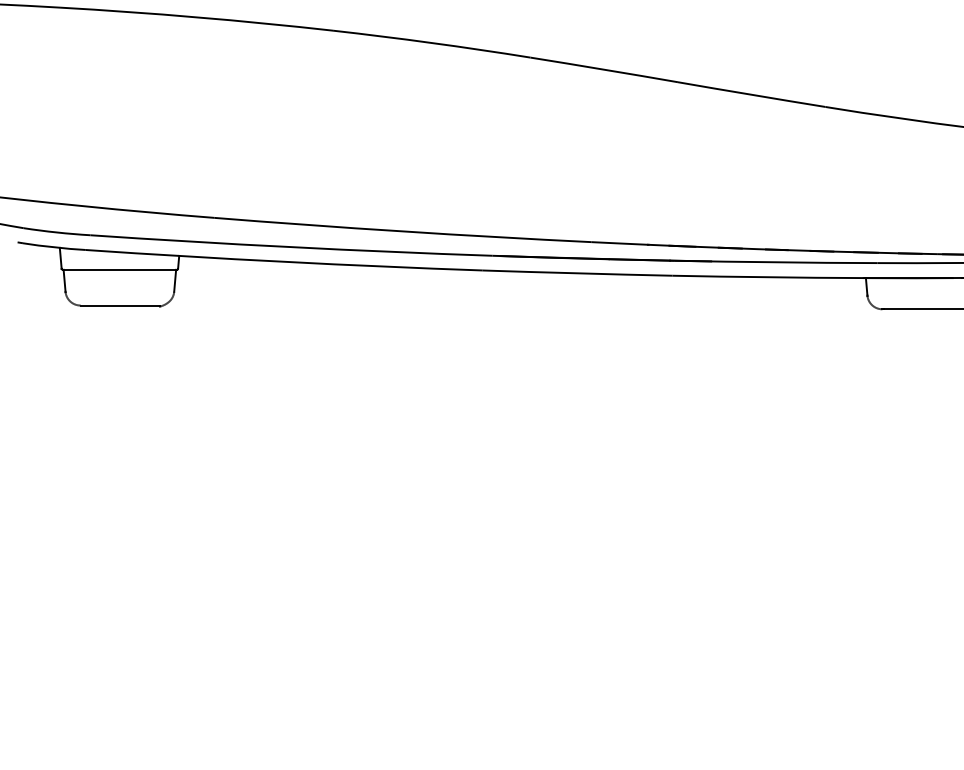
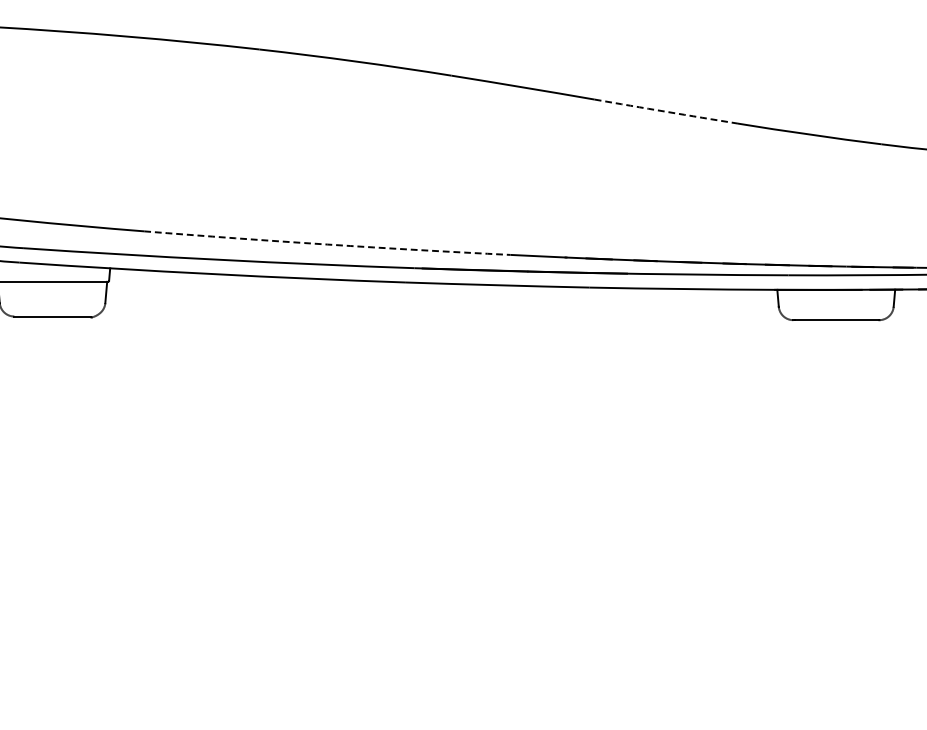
arc: (751, 94) -> (666, 111), solid -> dashed
arc: (402, 231) -> (327, 244), solid -> dashed

